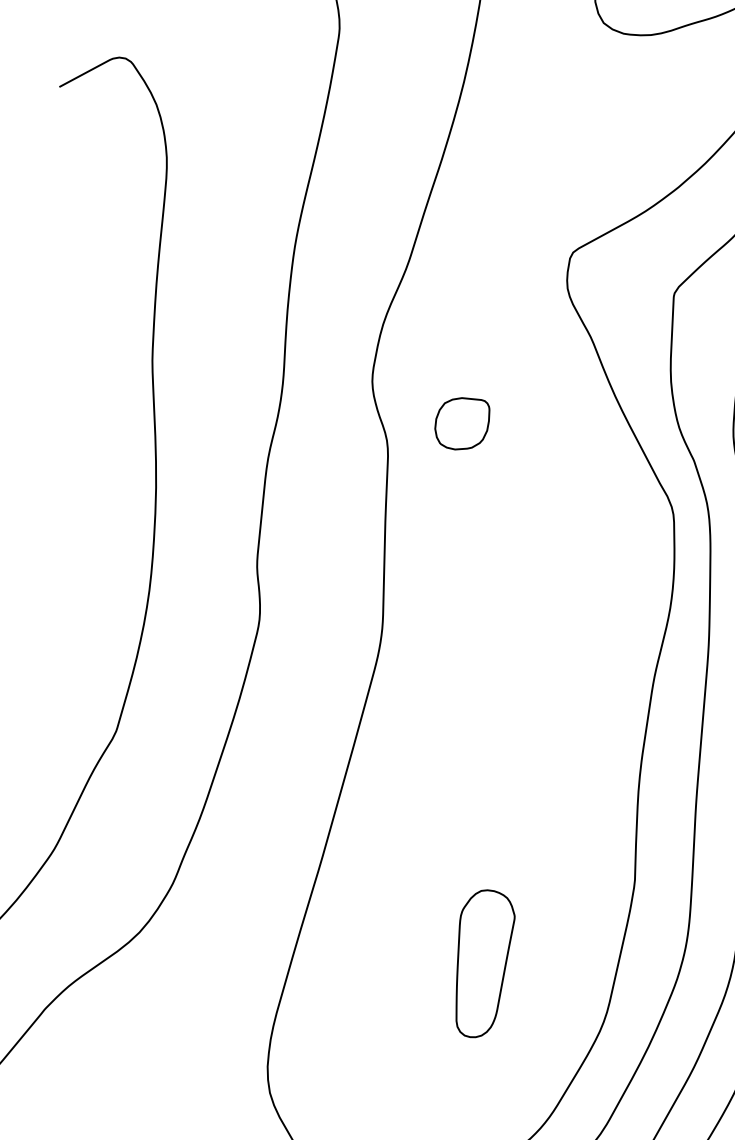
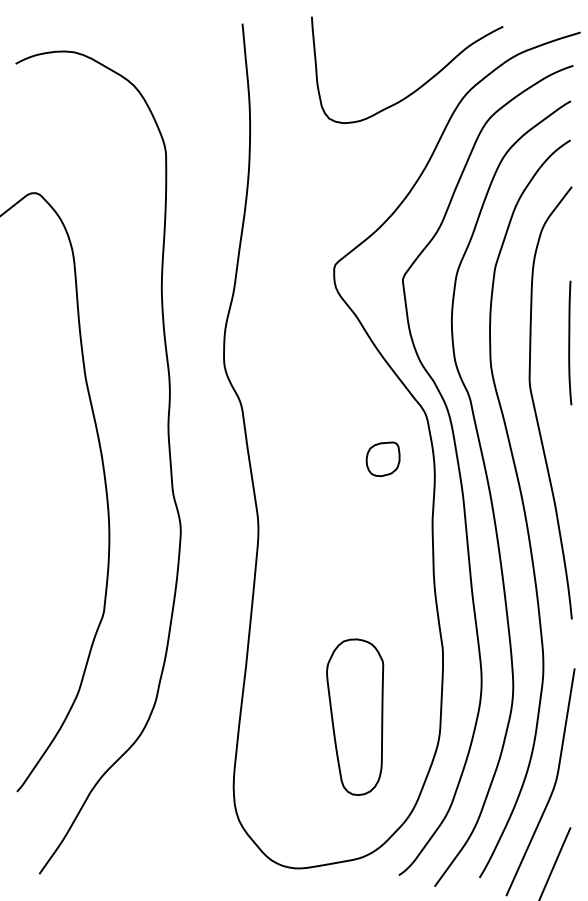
part: (461, 422) -> (382, 458), moved
part: (480, 962) -> (355, 716), size x1.67

